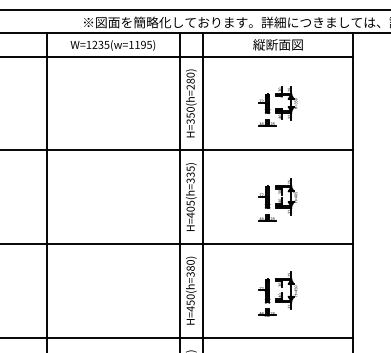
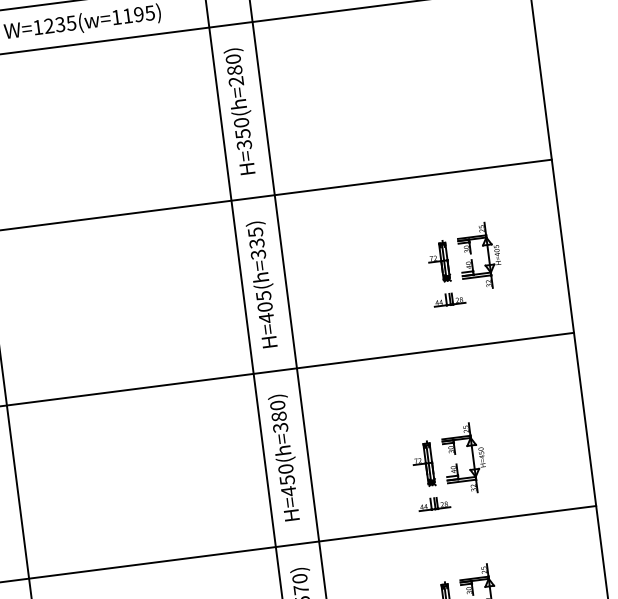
part: (277, 106) -> (401, 96), removed
part: (277, 199) -> (464, 263), moved
part: (277, 293) -> (448, 466), moved

